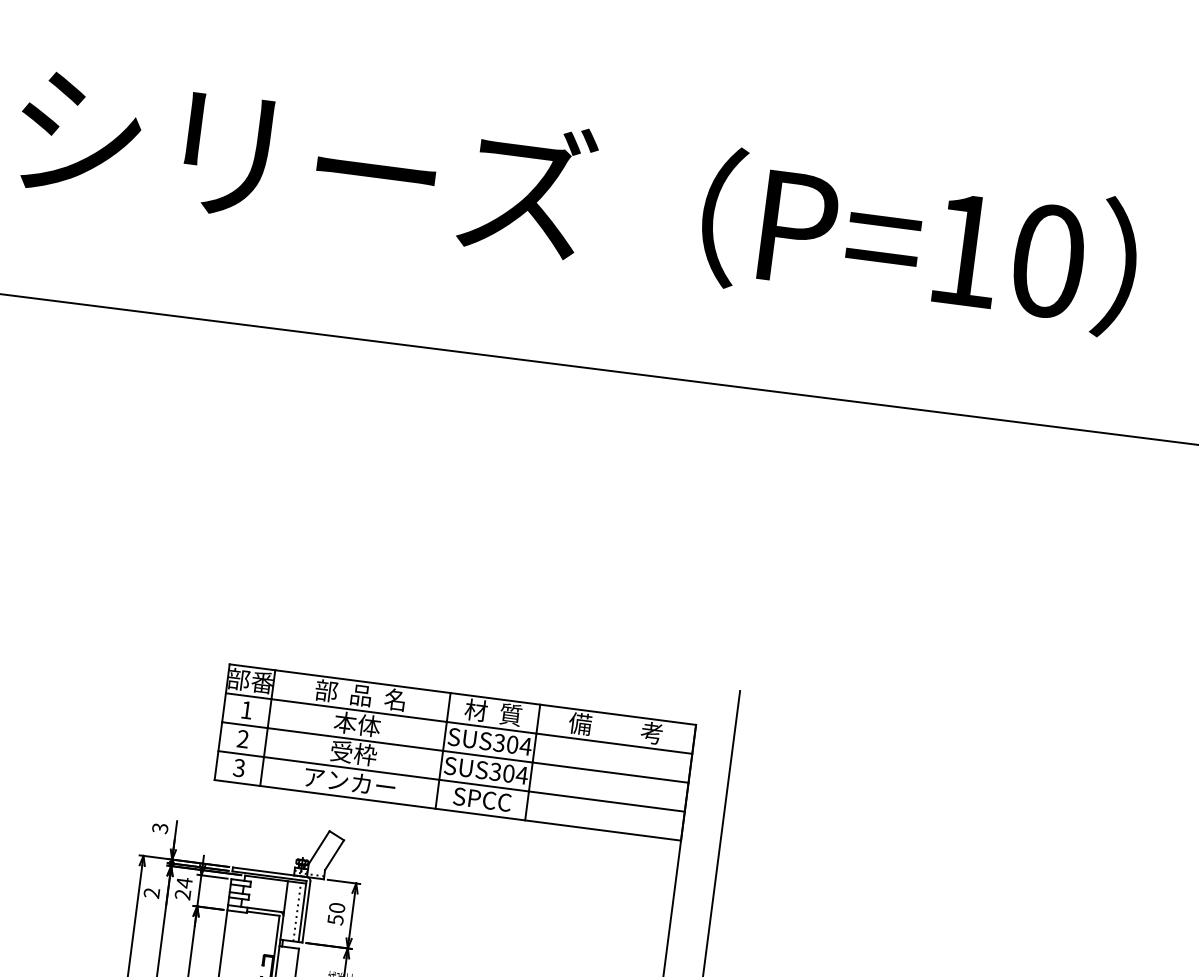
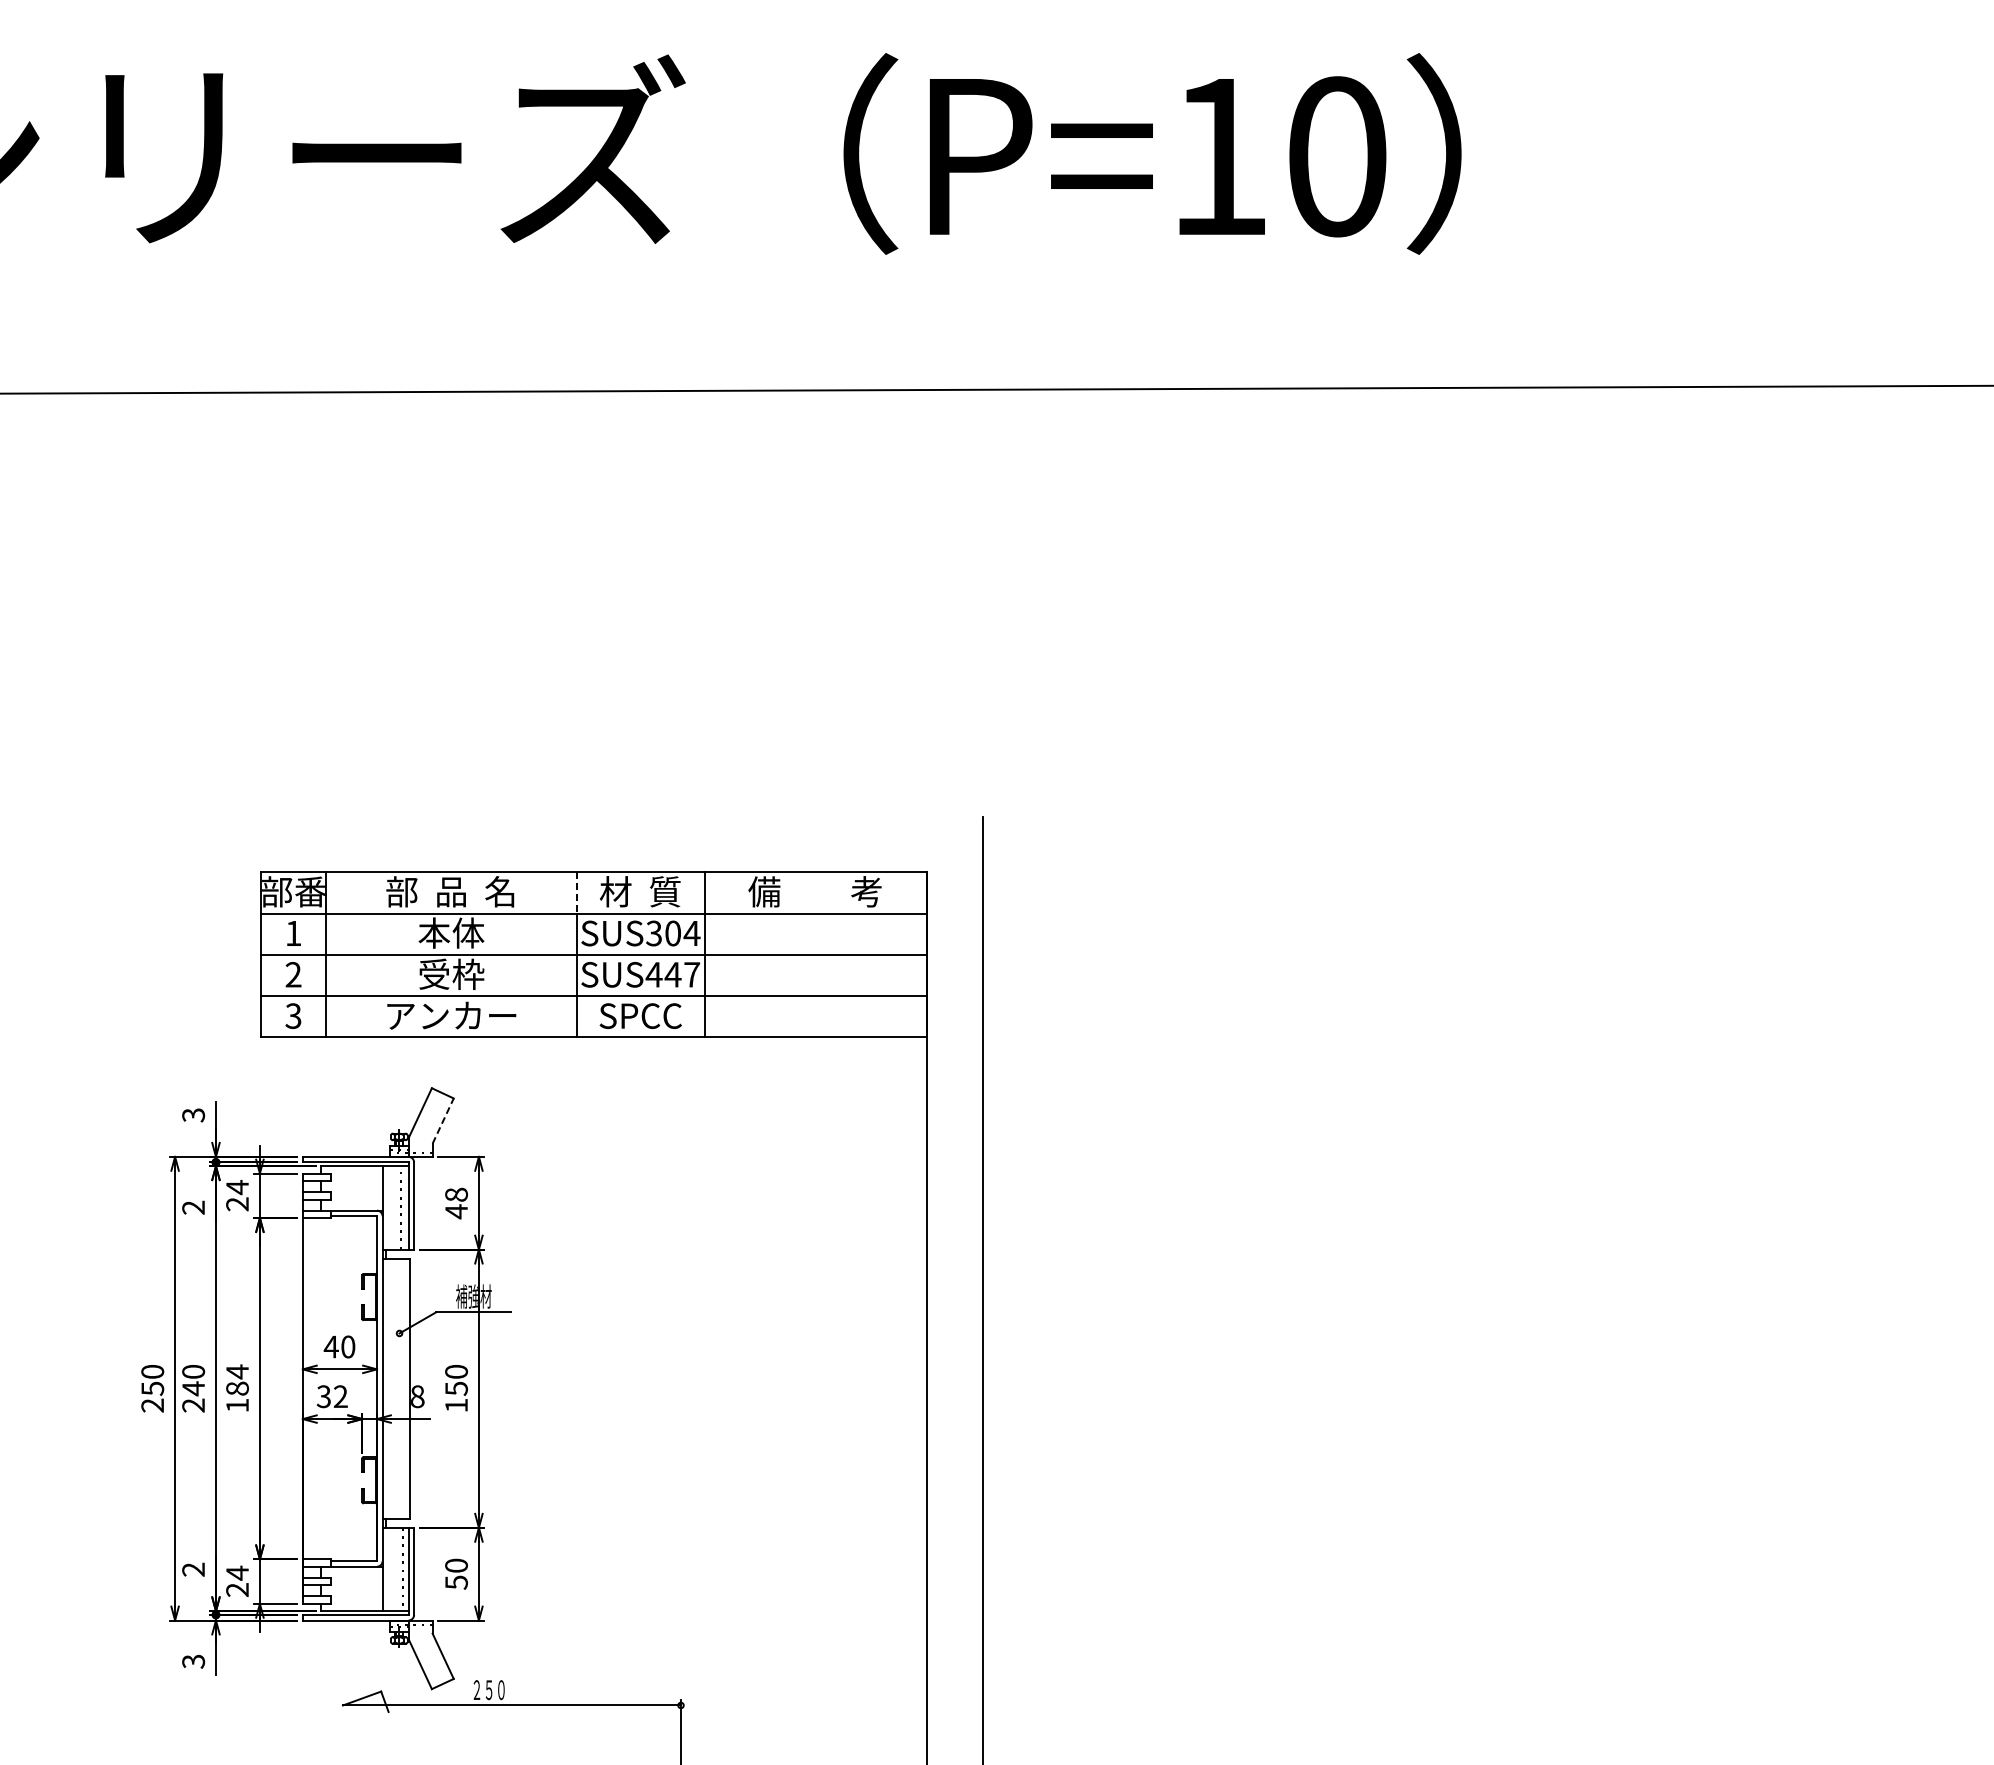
line: (448, 707) -> (576, 892), solid -> dashed
text: (508, 773) -> (672, 974), SUS304 -> SUS447
line: (334, 855) -> (443, 1121), solid -> dashed
text: (336, 914) -> (456, 1203), 50 -> 48

